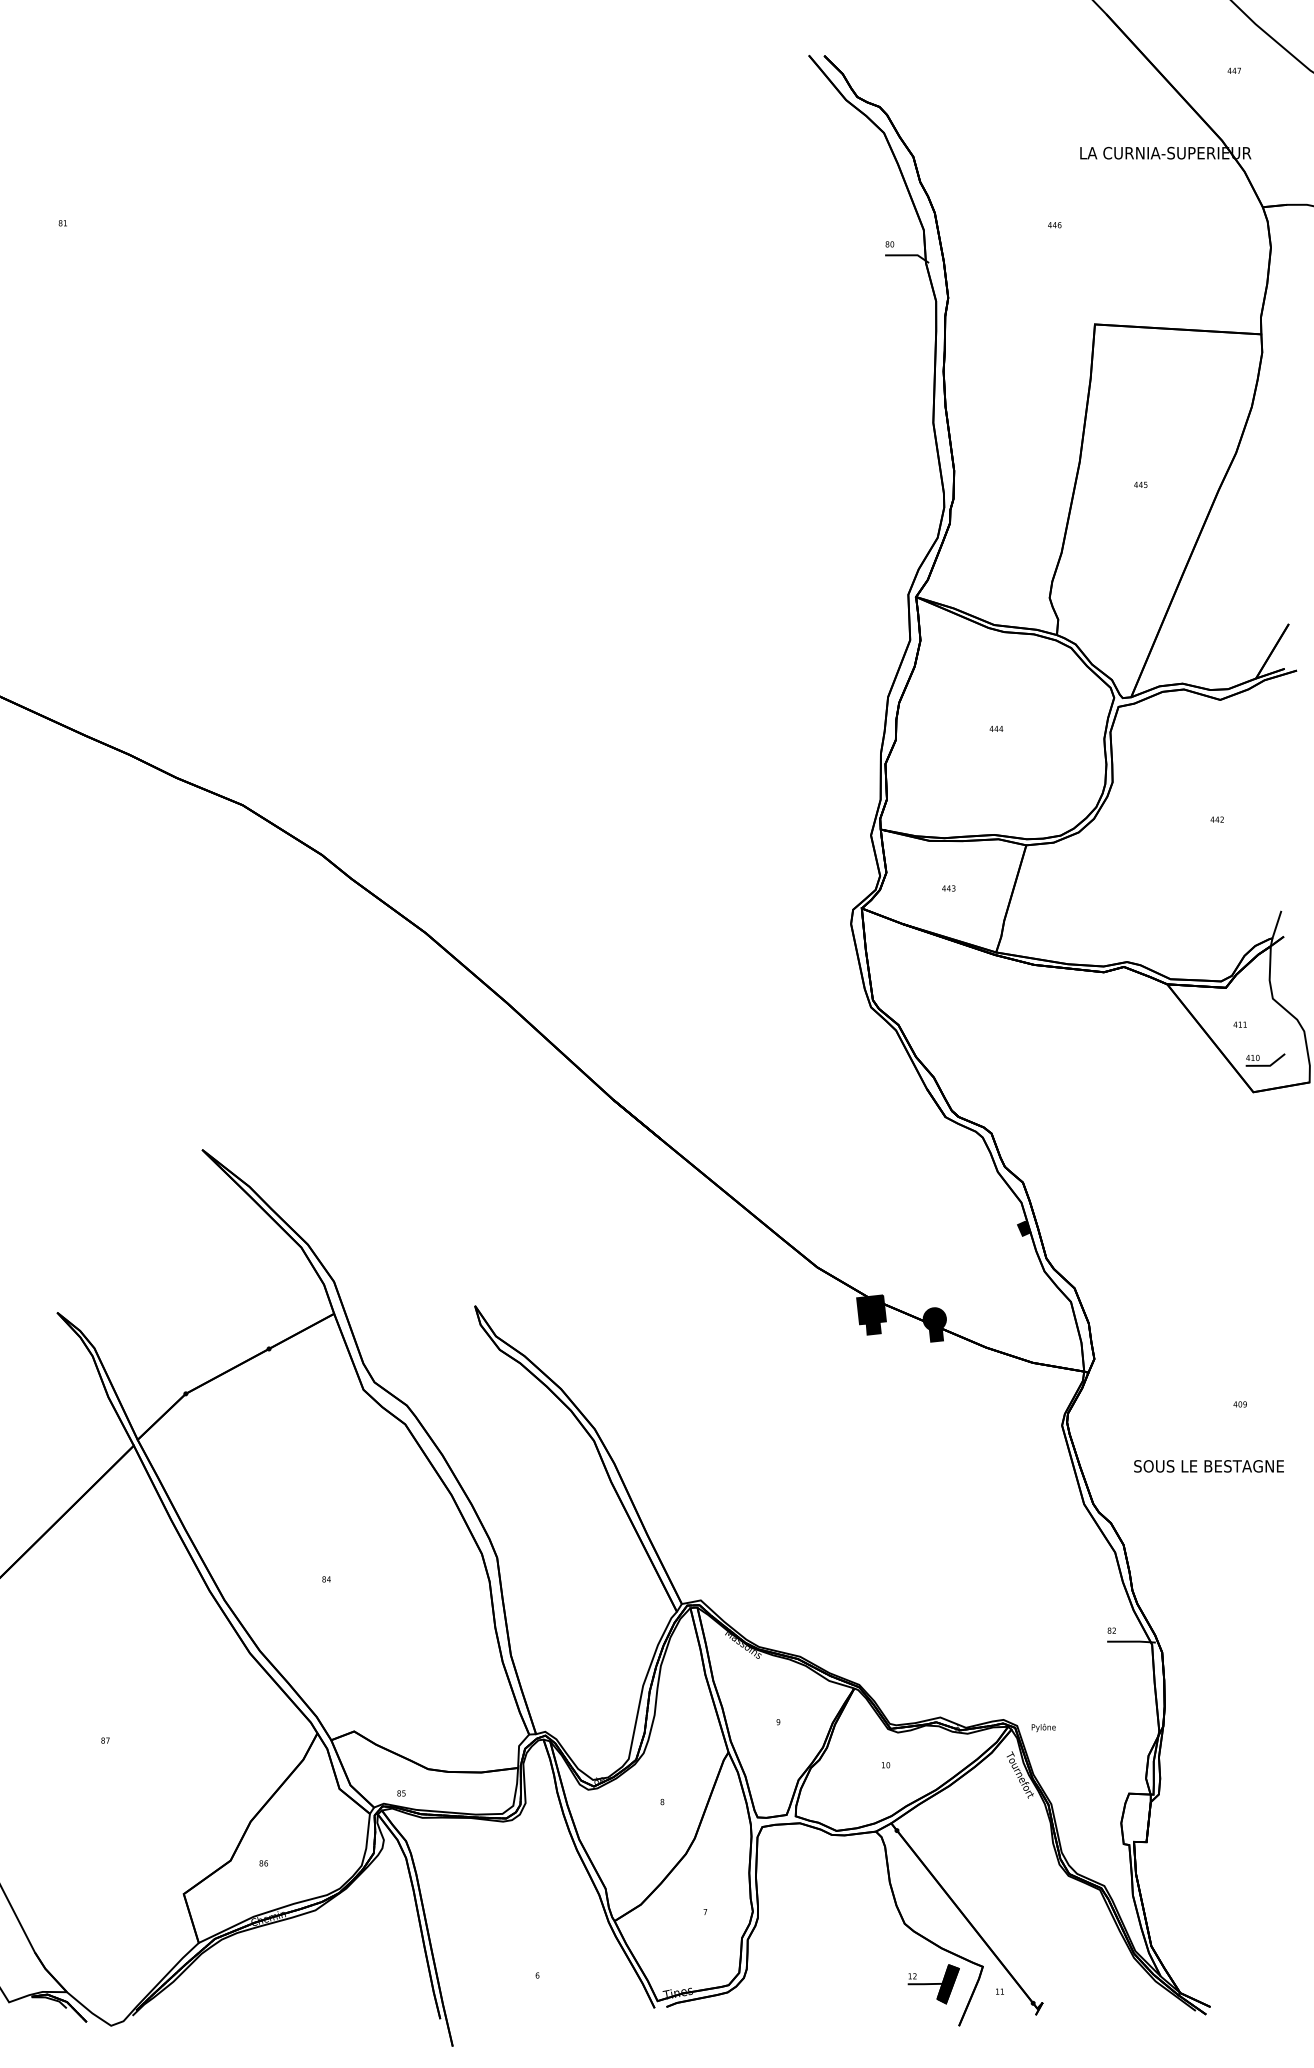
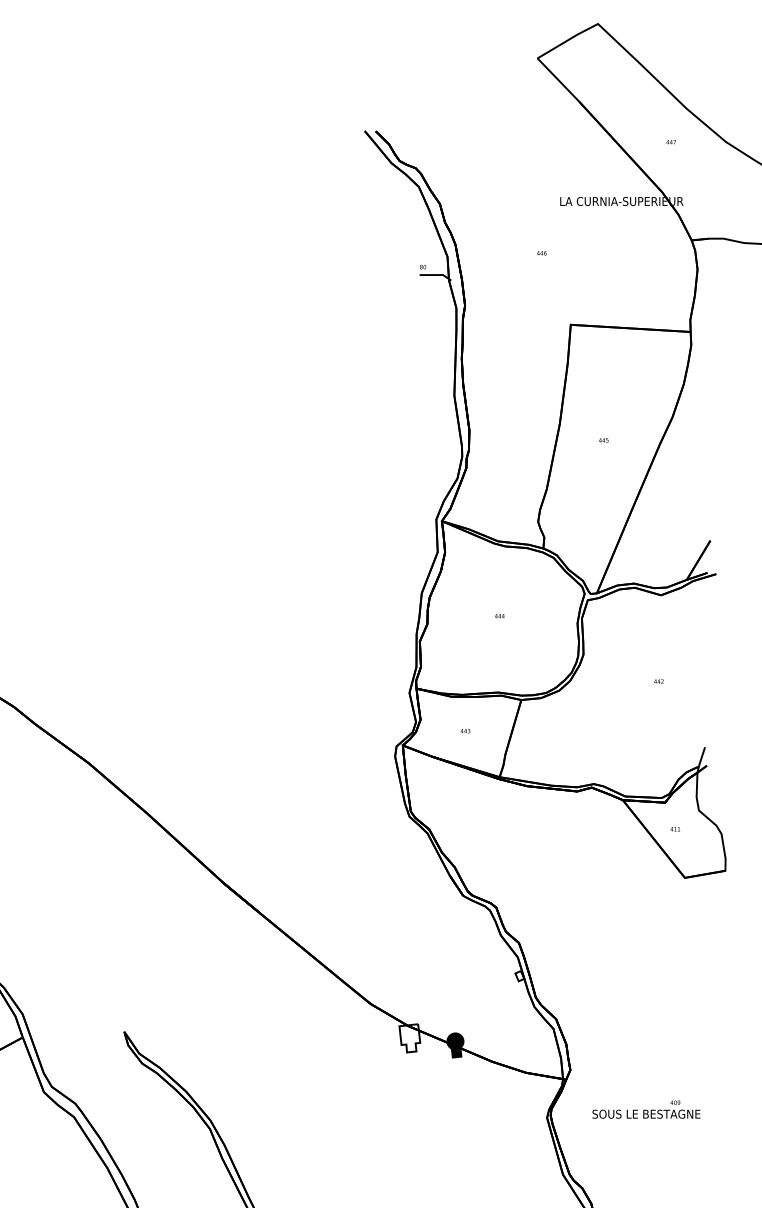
part: (1265, 1059) -> (693, 854), removed
fill: (1024, 1228) -> (520, 976), removed
fill: (871, 1314) -> (409, 1037), removed
text: (1208, 1466) -> (646, 1114), moved

